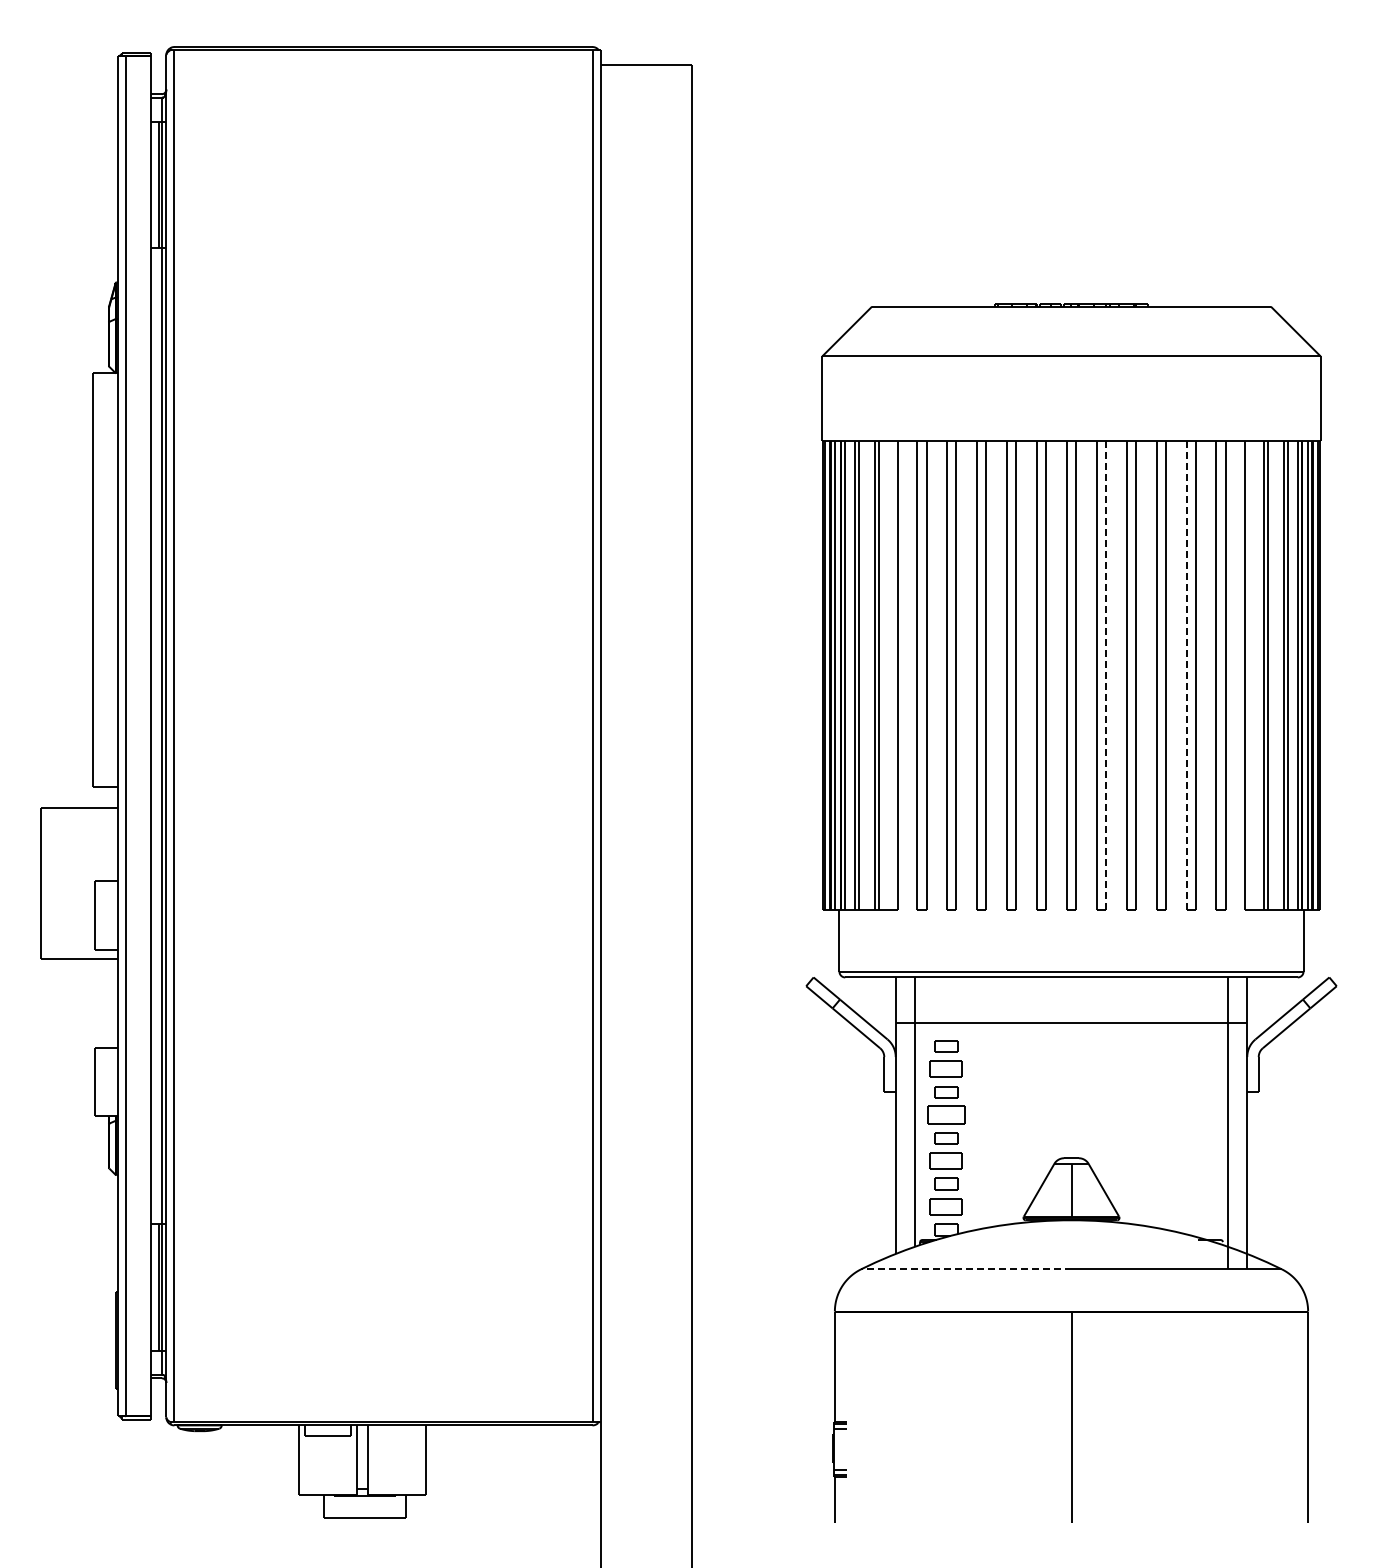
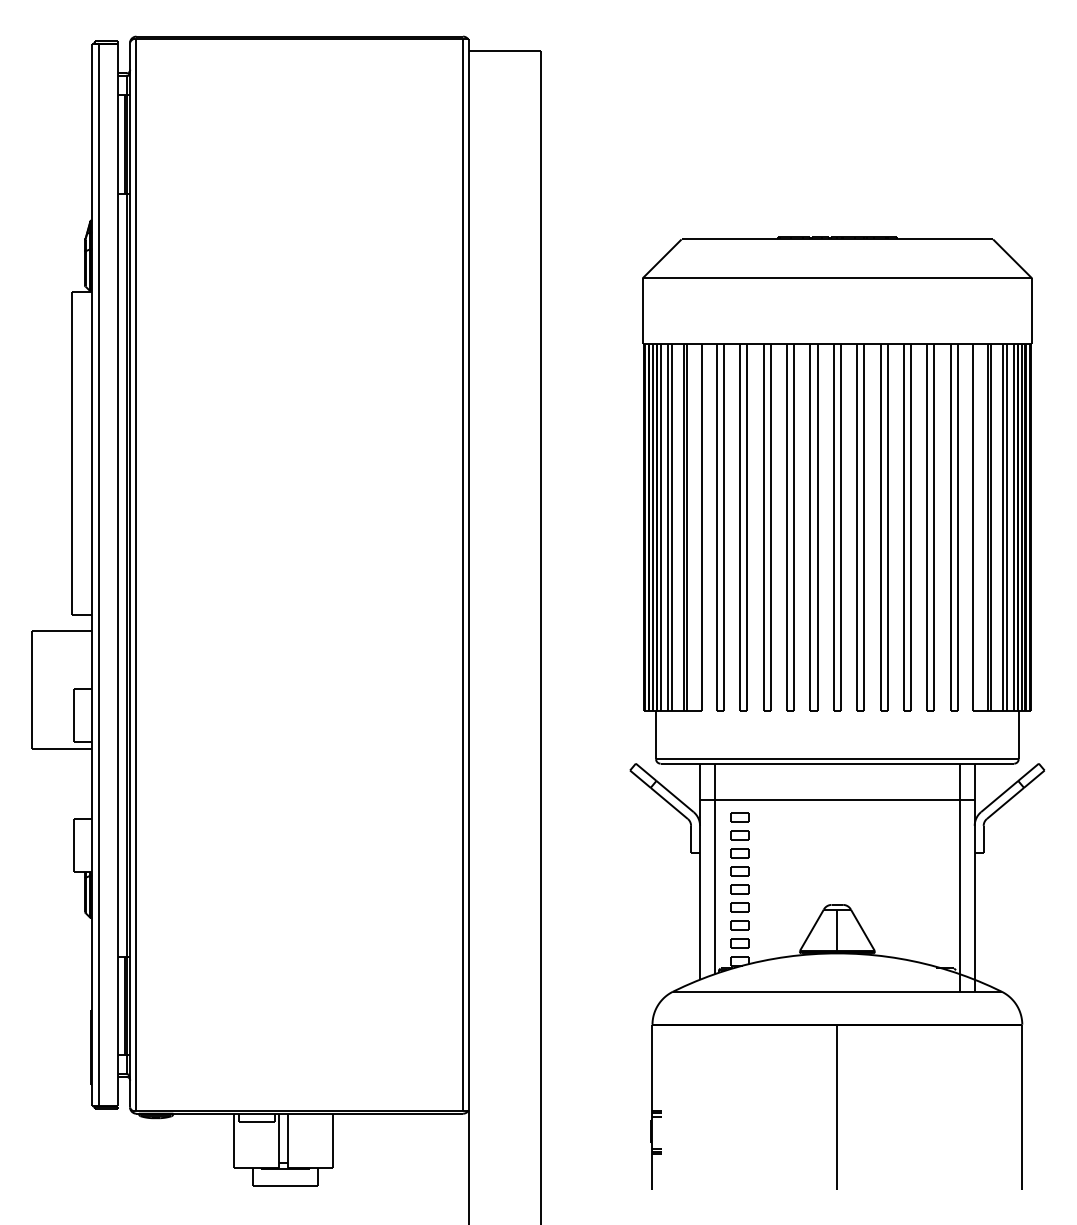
line: (1106, 675) -> (864, 527), dashed -> solid
line: (1186, 675) -> (927, 527), dashed -> solid
part: (946, 1069) -> (739, 835), size x0.71
part: (946, 1115) -> (739, 871), size x0.62
part: (946, 1160) -> (739, 906), size x0.71
part: (946, 1206) -> (739, 942), size x0.71
line: (965, 1269) -> (754, 991), dashed -> solid

